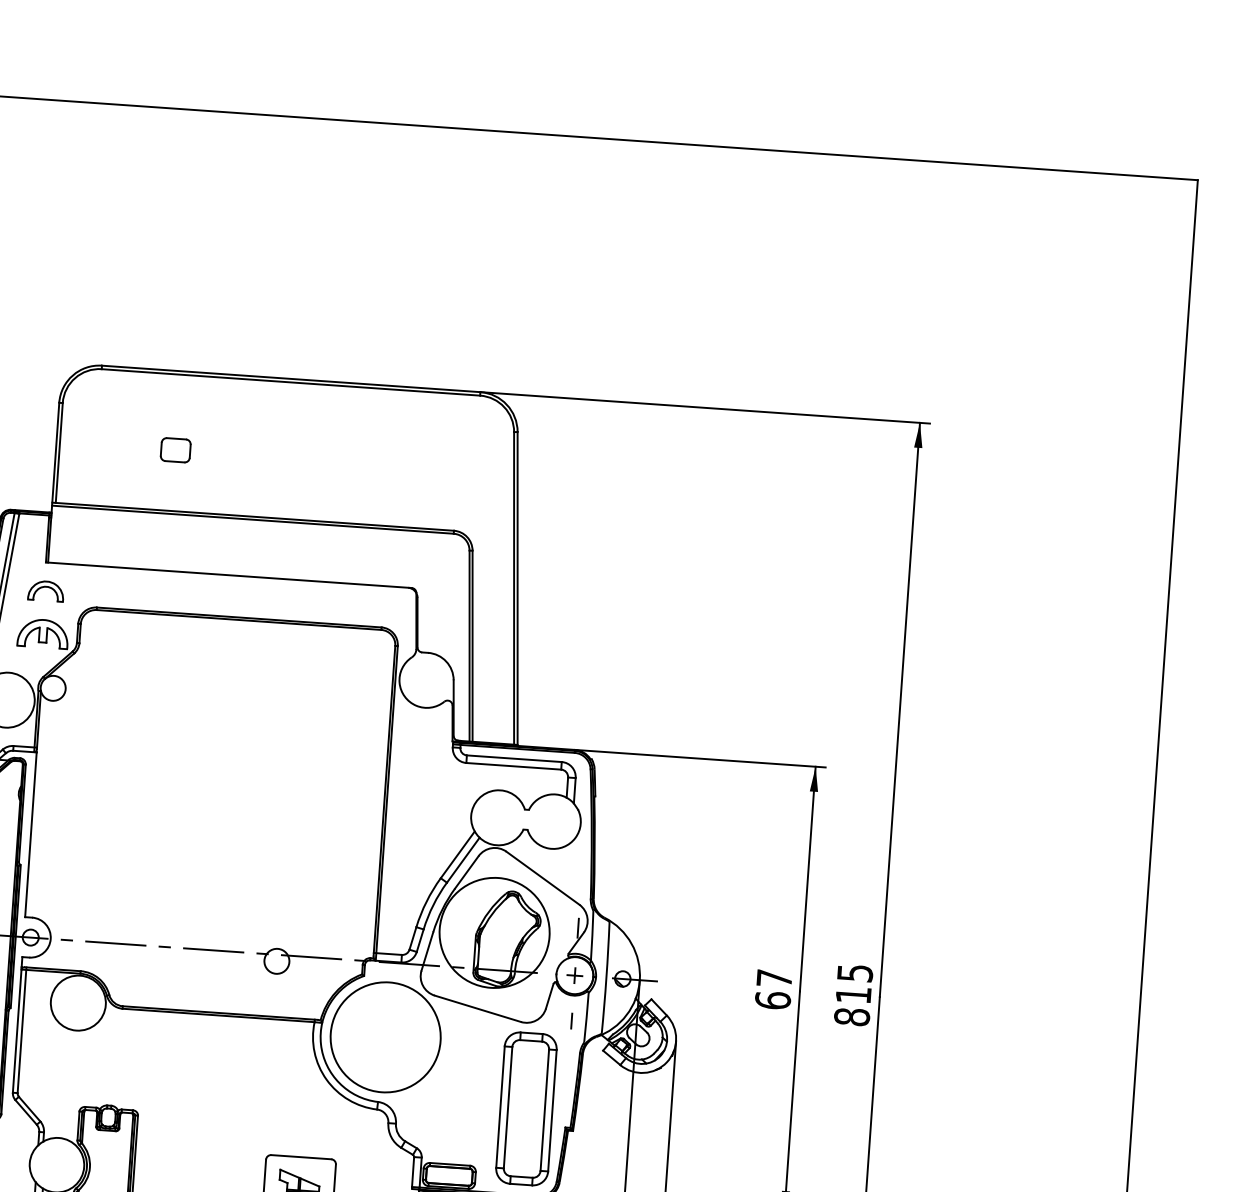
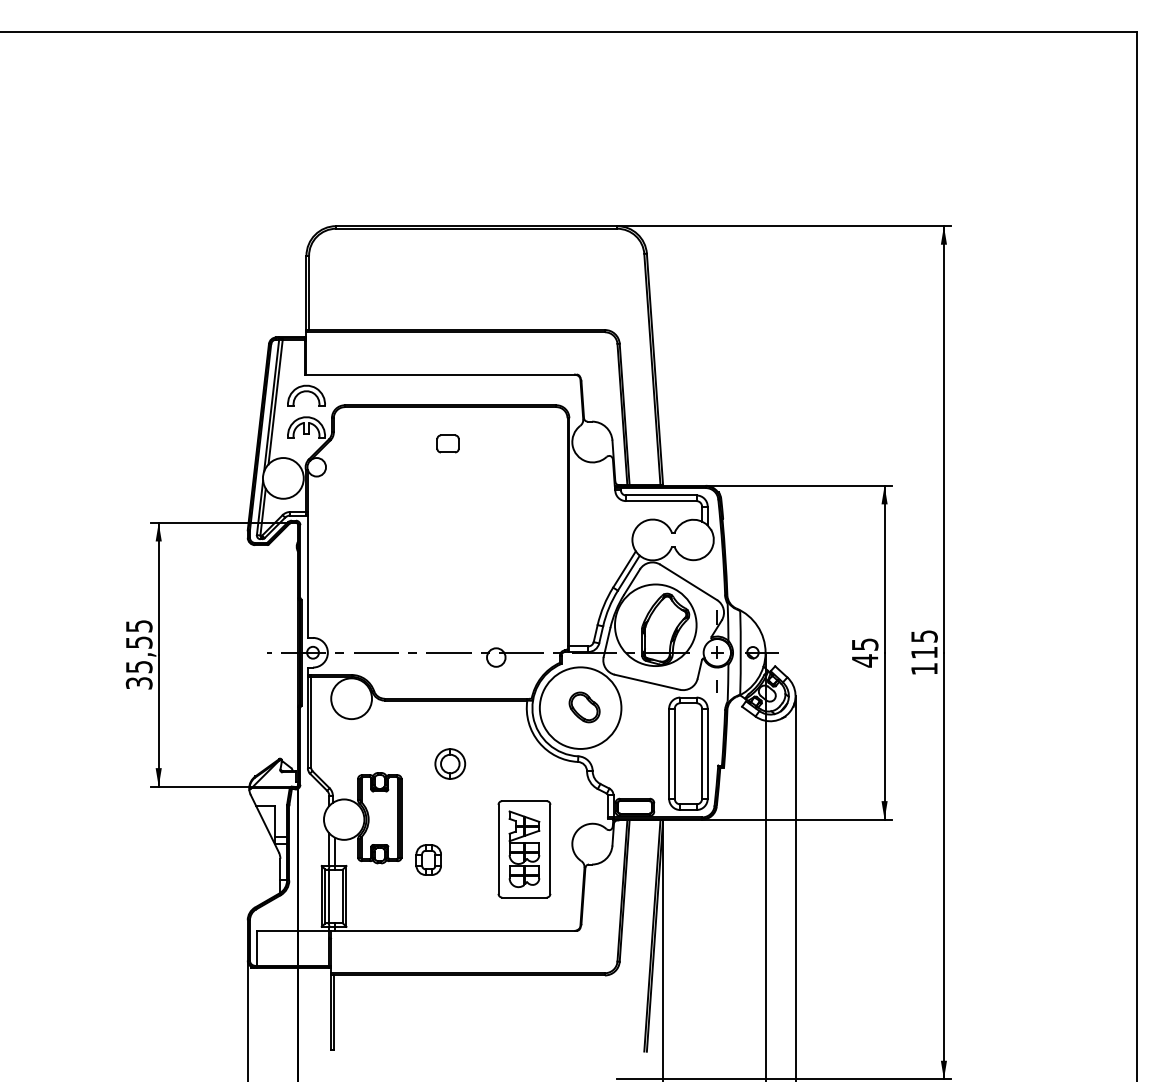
part: (175, 449) -> (447, 443), moved
part: (46, 590) -> (306, 395), size x1.43
text: (772, 989) -> (864, 652), 67 -> 45
text: (852, 1016) -> (924, 668), 815 -> 115
part: (390, 1036) -> (584, 707), added
part: (205, 1099) -> (450, 763), added

